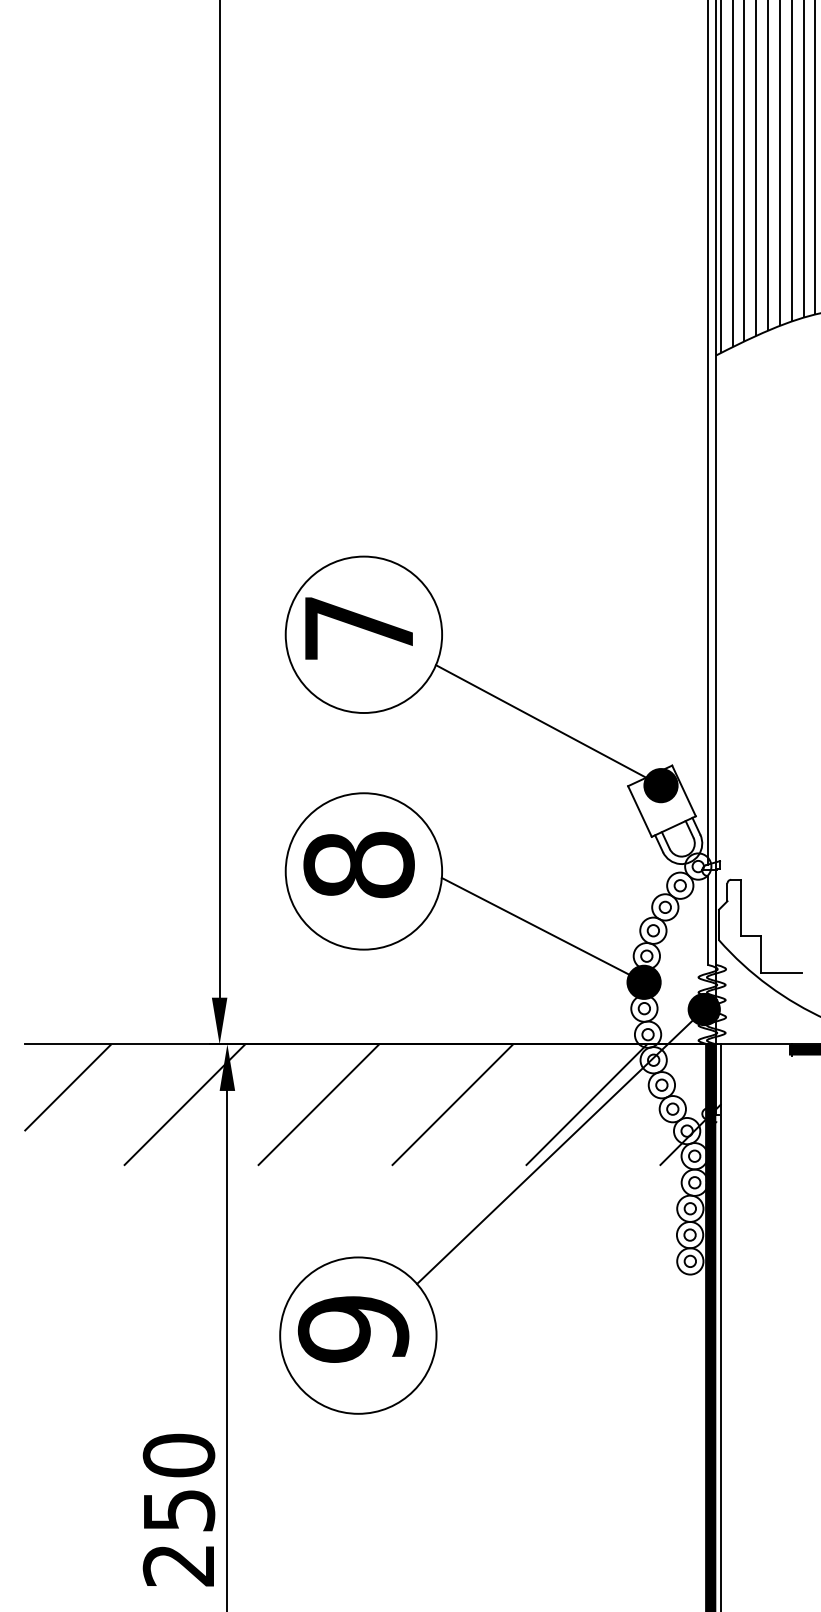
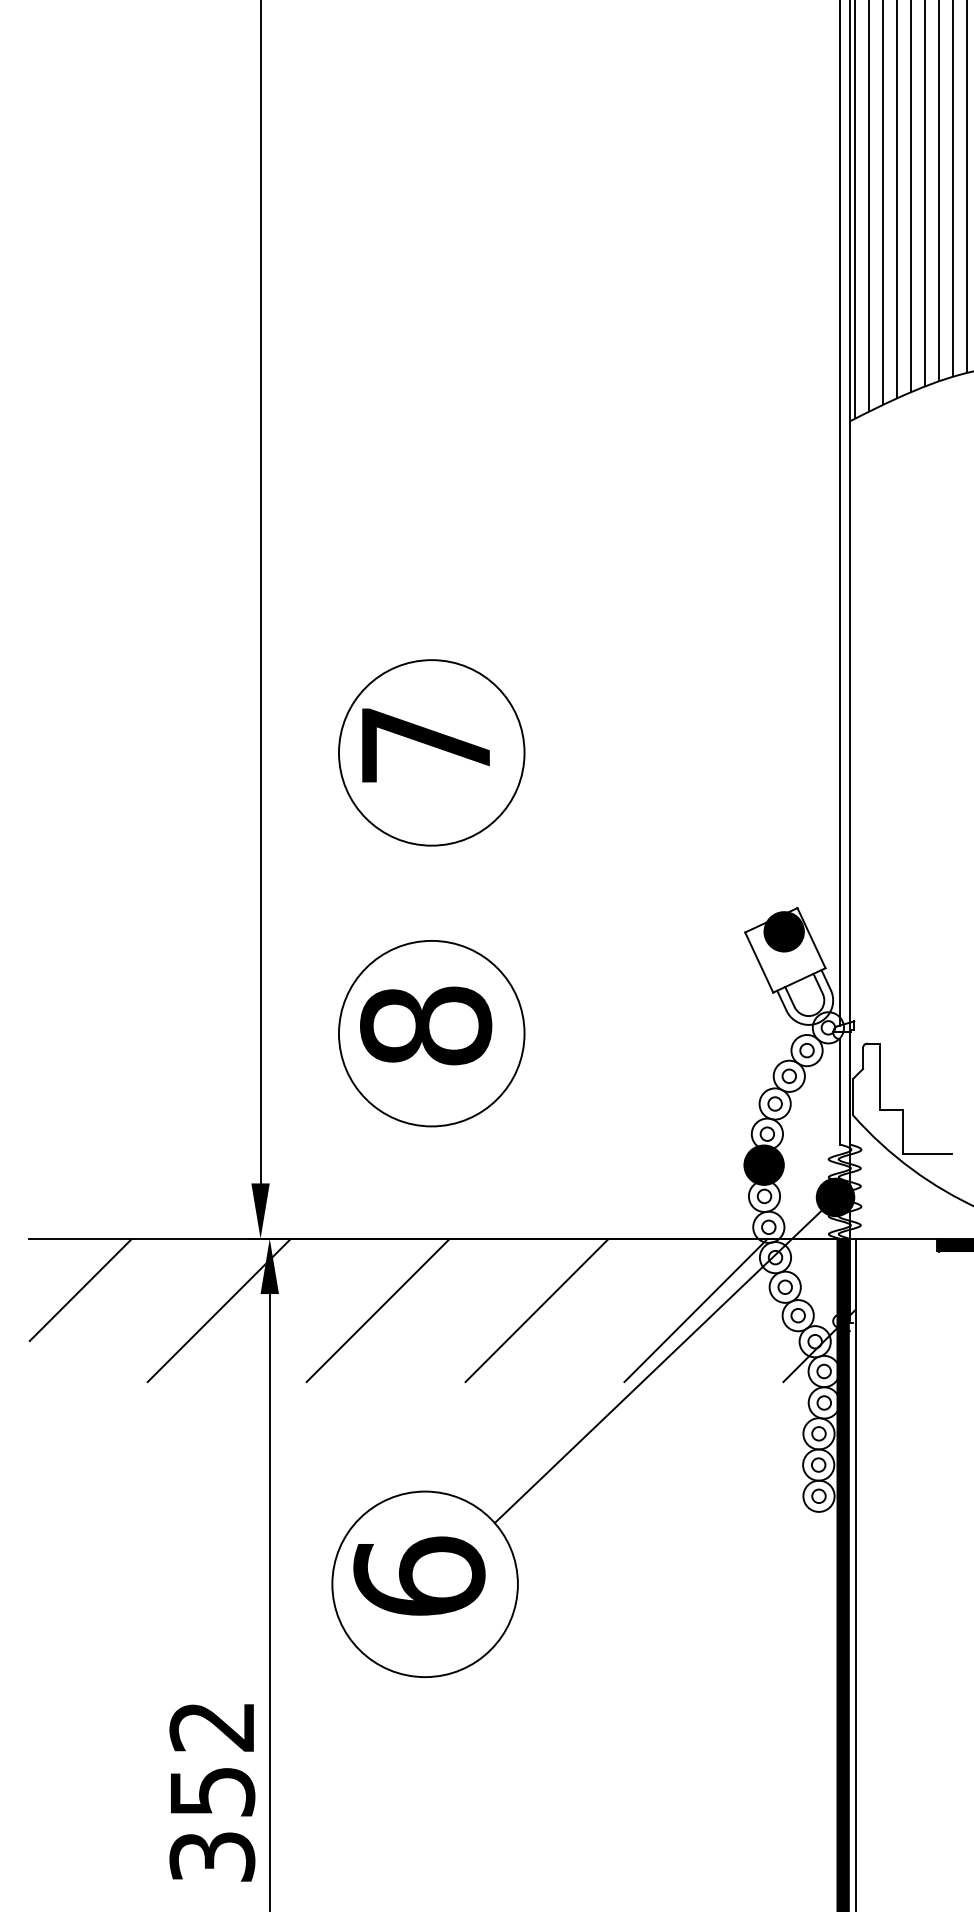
line: (548, 724) -> (650, 859), removed
line: (543, 930) -> (644, 1103), removed
text: (353, 1329) -> (419, 1576), 9 -> 6
text: (179, 1509) -> (212, 1790), 250 -> 352

